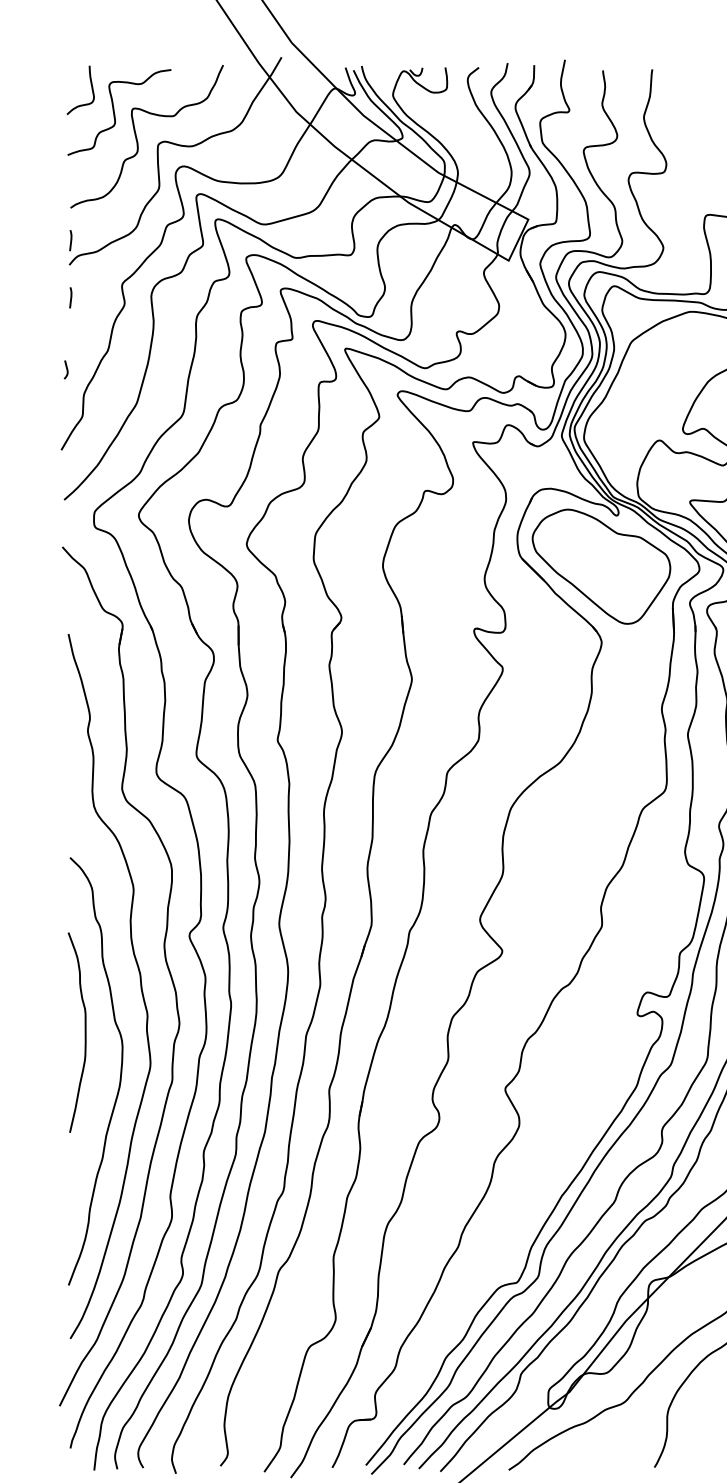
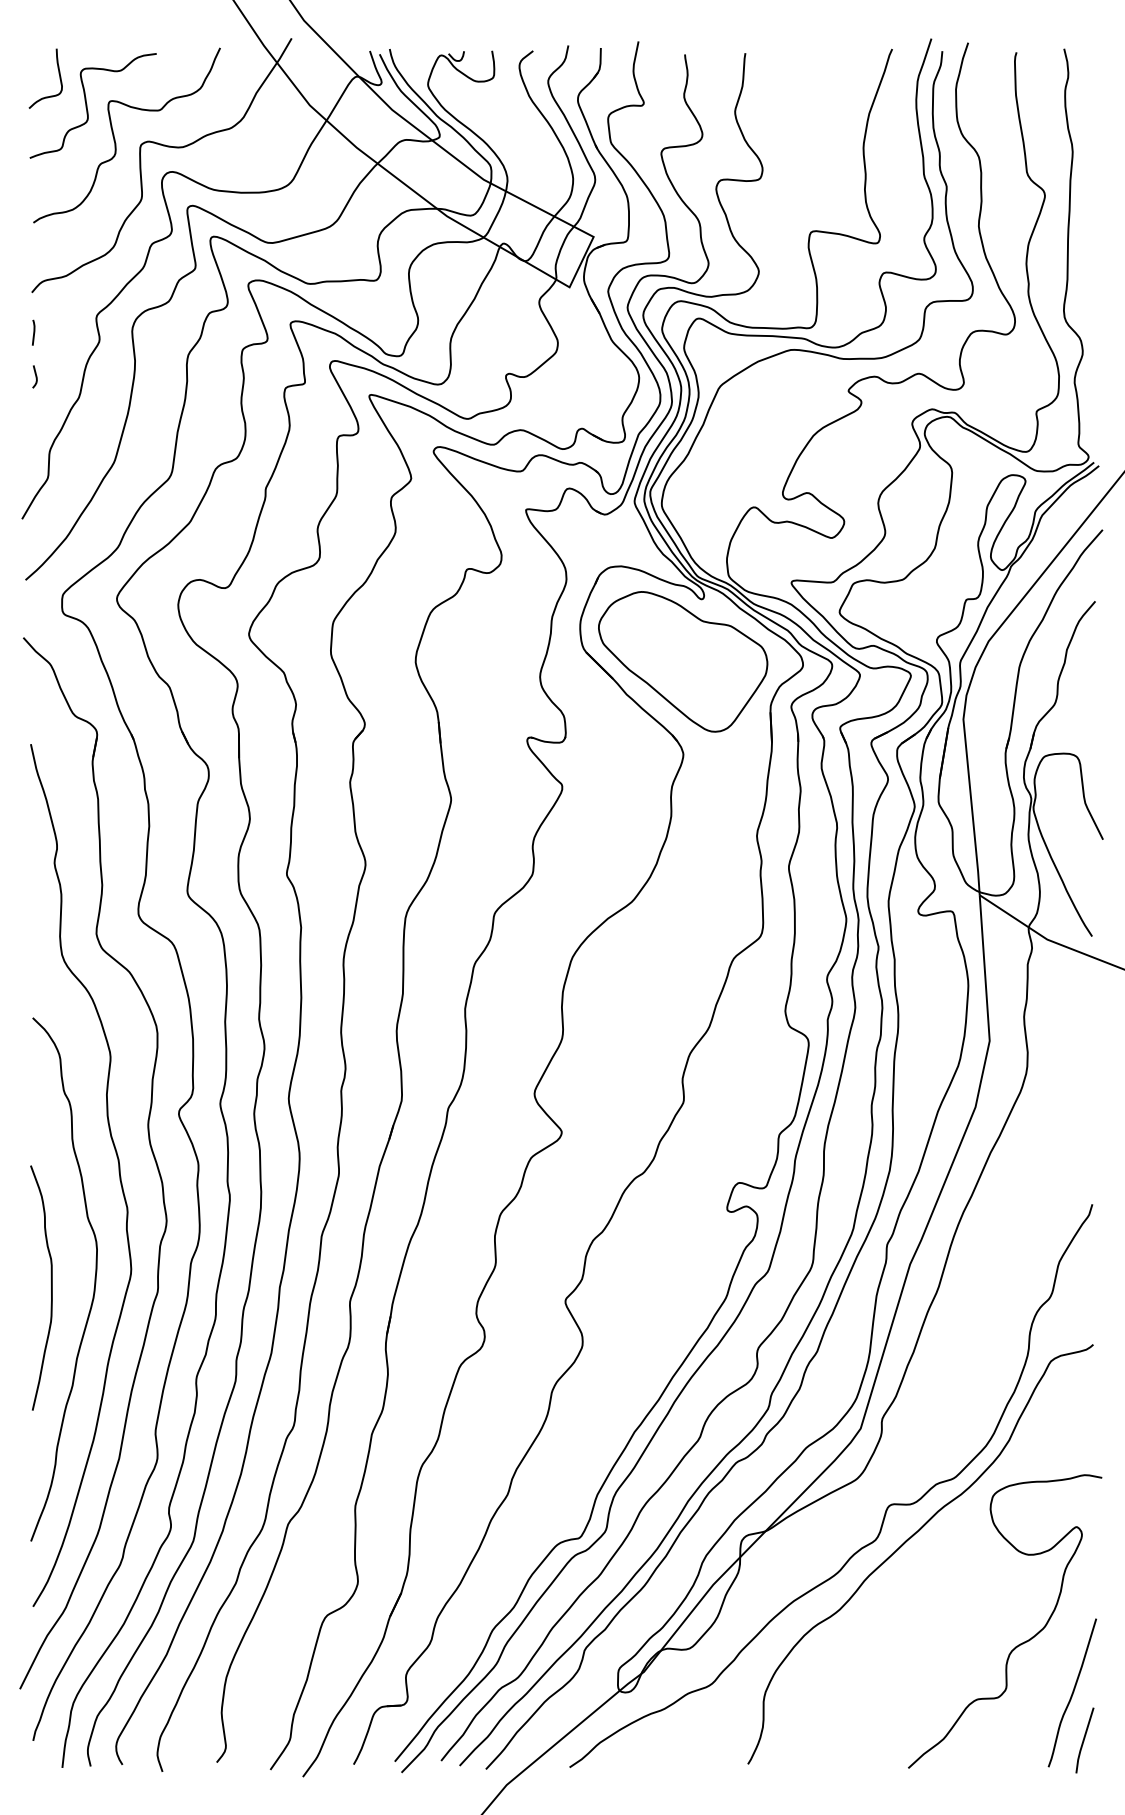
line: (70, 240) -> (33, 262), removed
curve: (66, 369) -> (35, 376), moved
curve: (85, 1032) -> (51, 1287), moved

